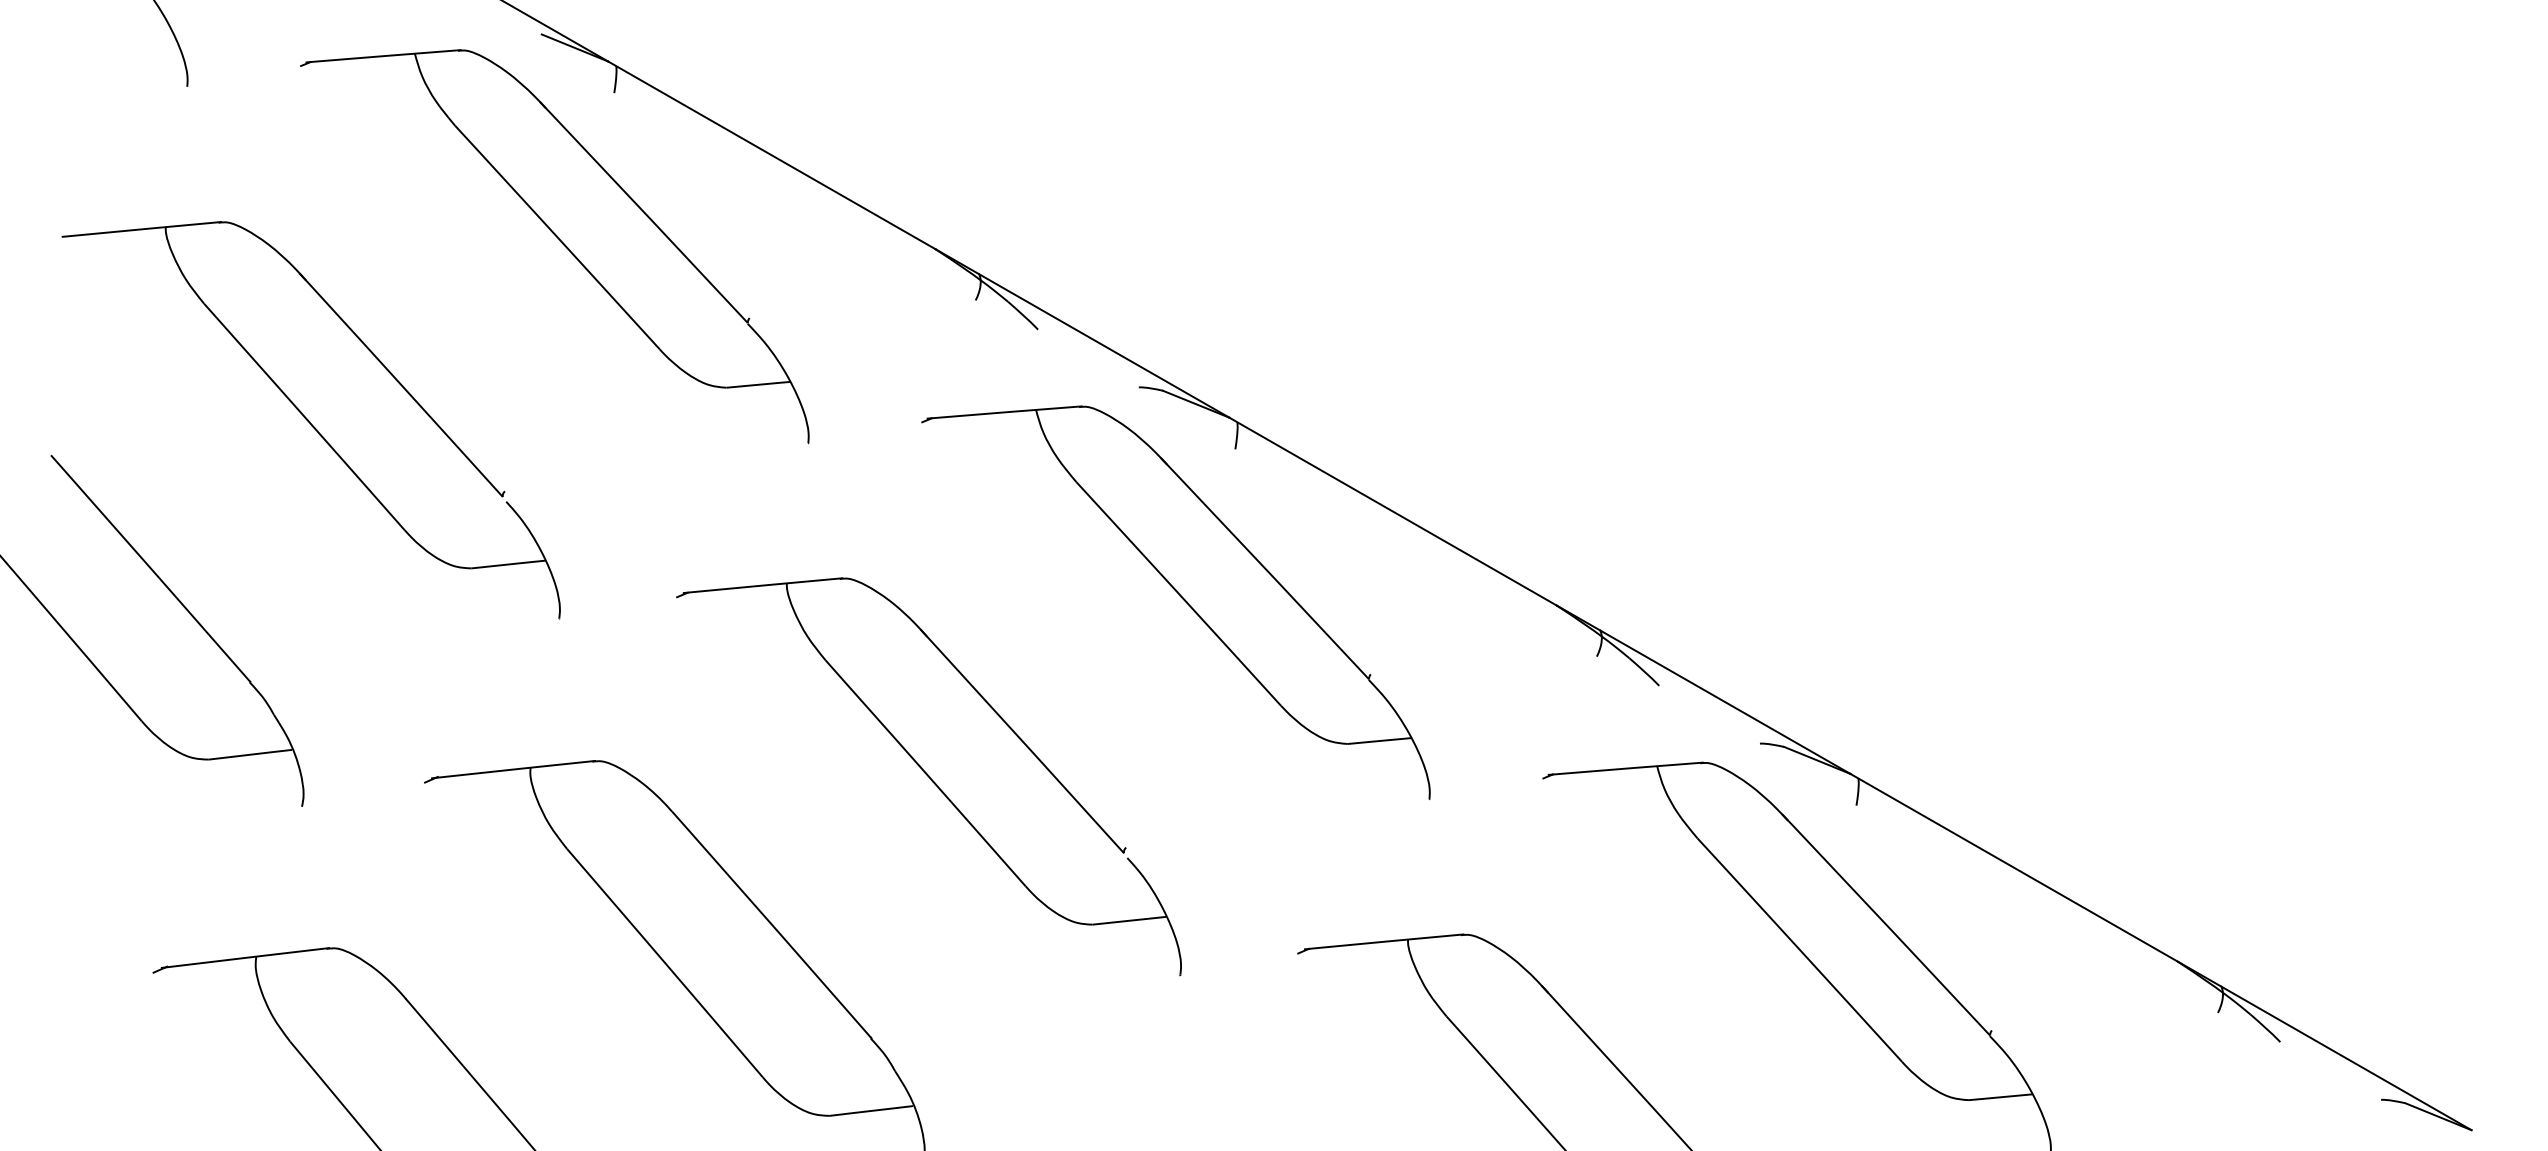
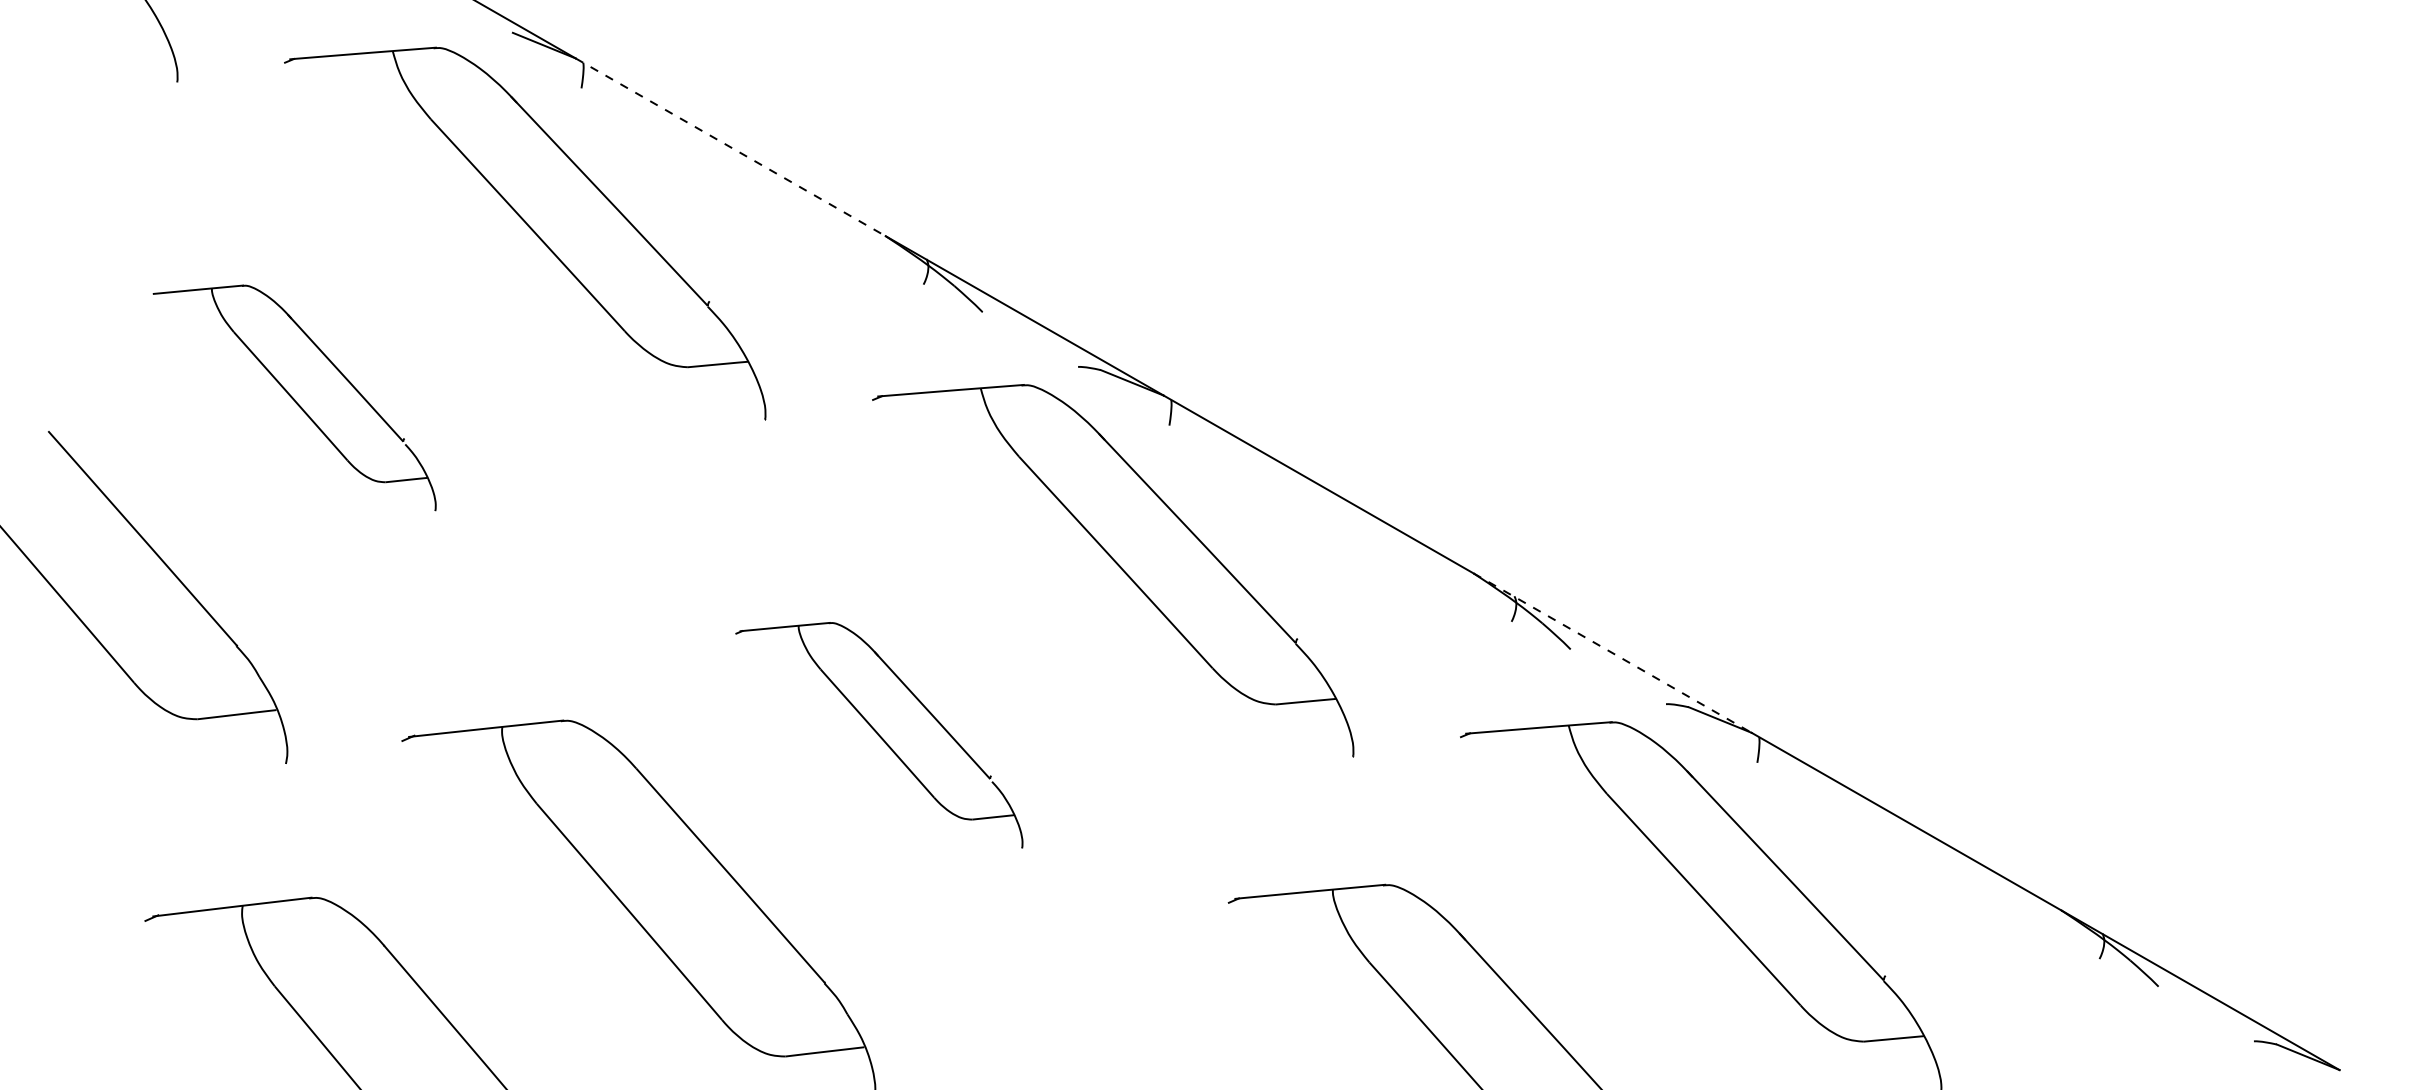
line: (771, 155) -> (730, 147), solid -> dashed
part: (310, 420) -> (293, 398), size x0.6
line: (1704, 689) -> (1613, 652), solid -> dashed
part: (928, 776) -> (878, 735), size x0.6

